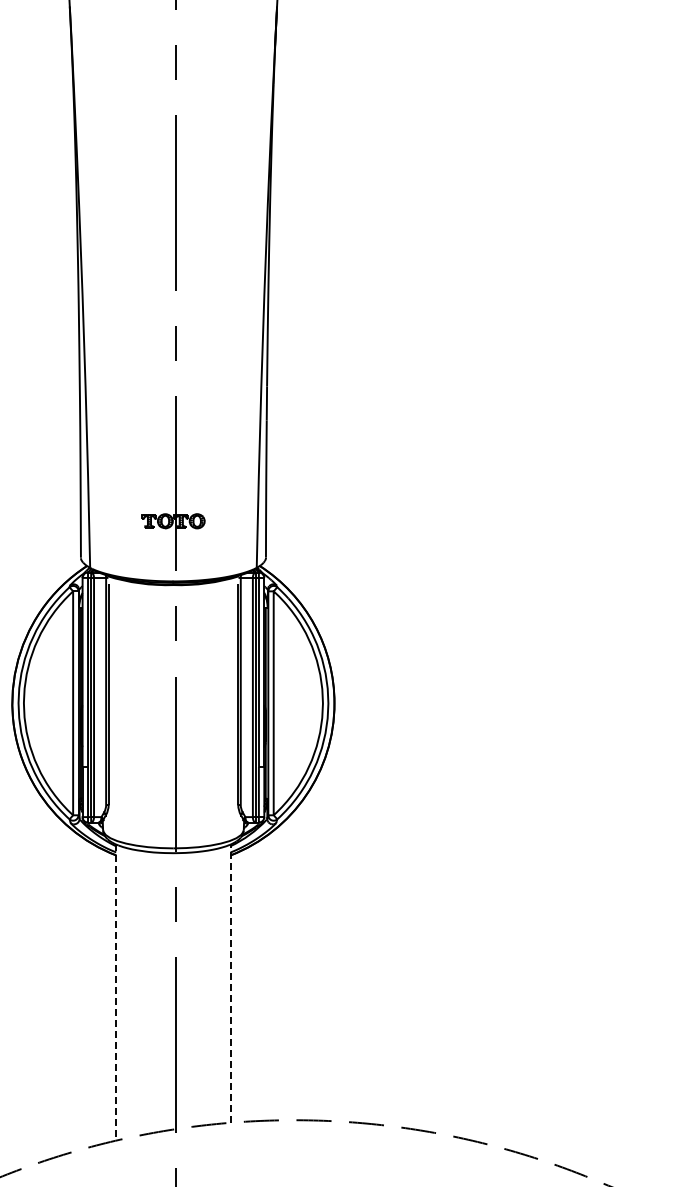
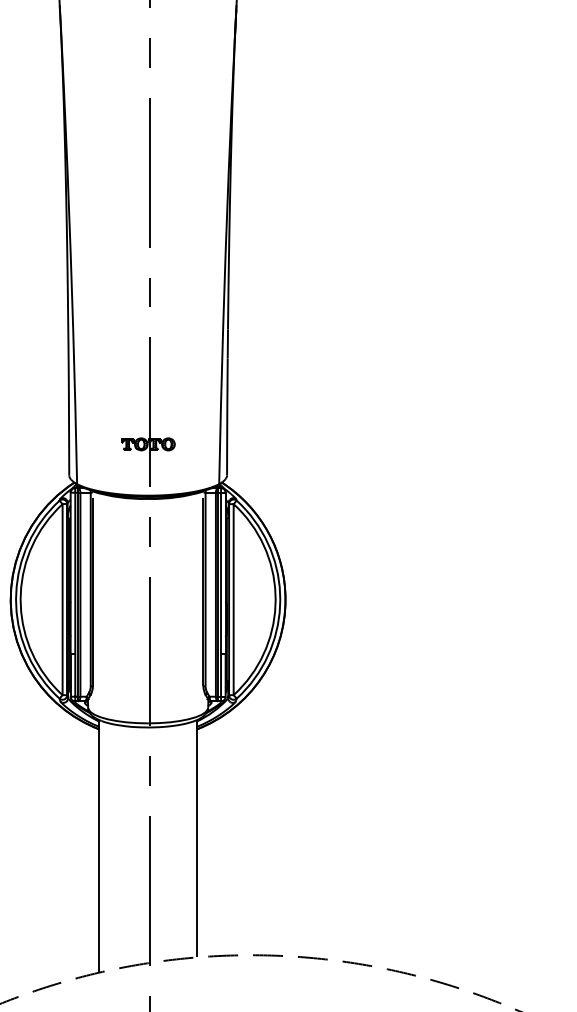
line: (230, 983) -> (196, 838), dashed -> solid
line: (116, 993) -> (99, 847), dashed -> solid

